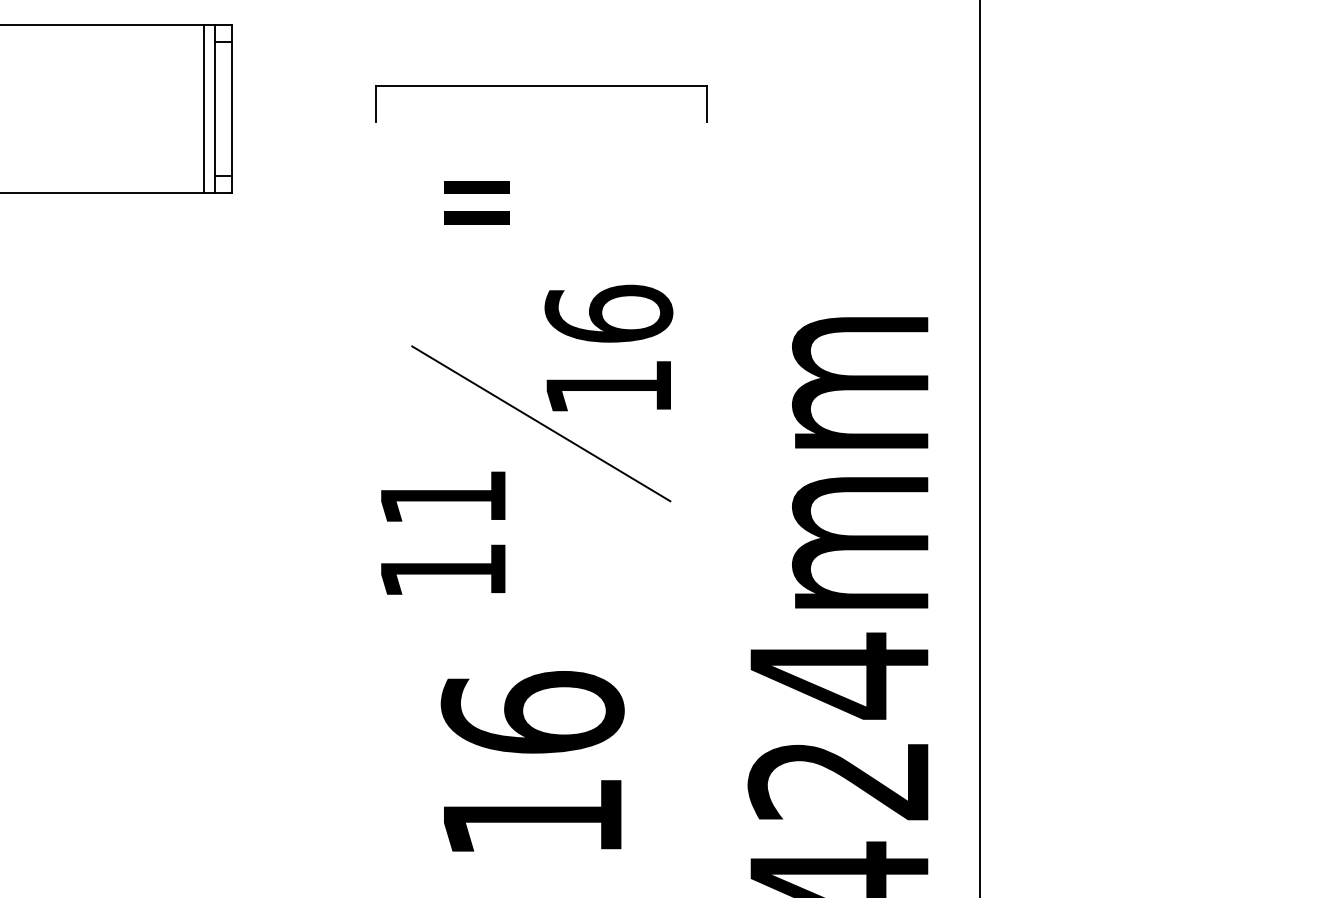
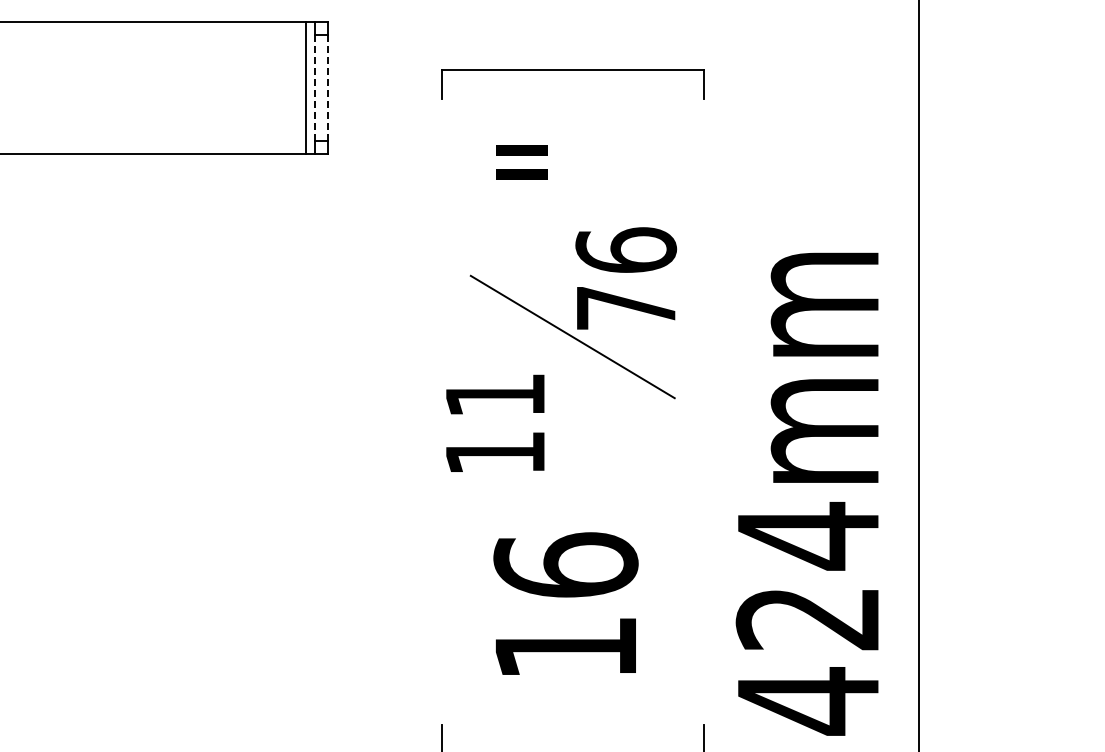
line: (215, 109) -> (315, 88), solid -> dashed
line: (232, 109) -> (328, 88), solid -> dashed
text: (609, 387) -> (626, 308), 16 -> 76

